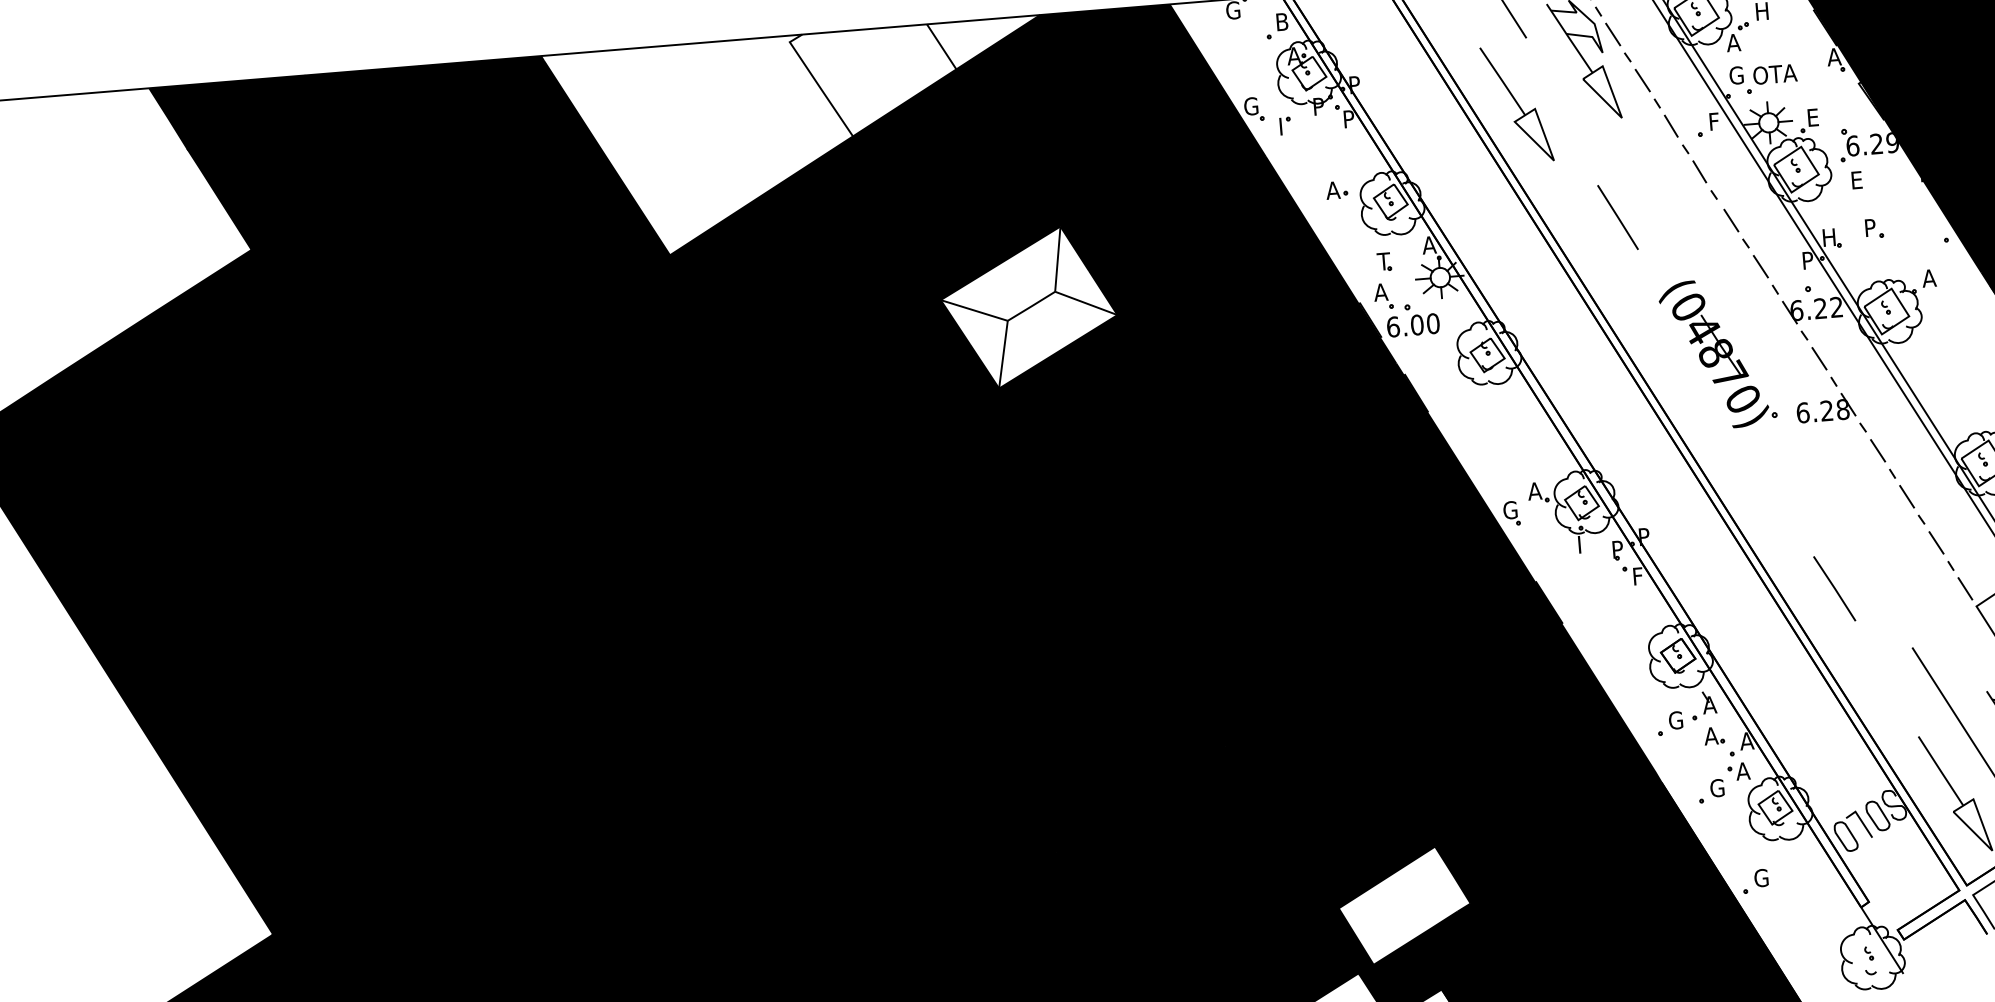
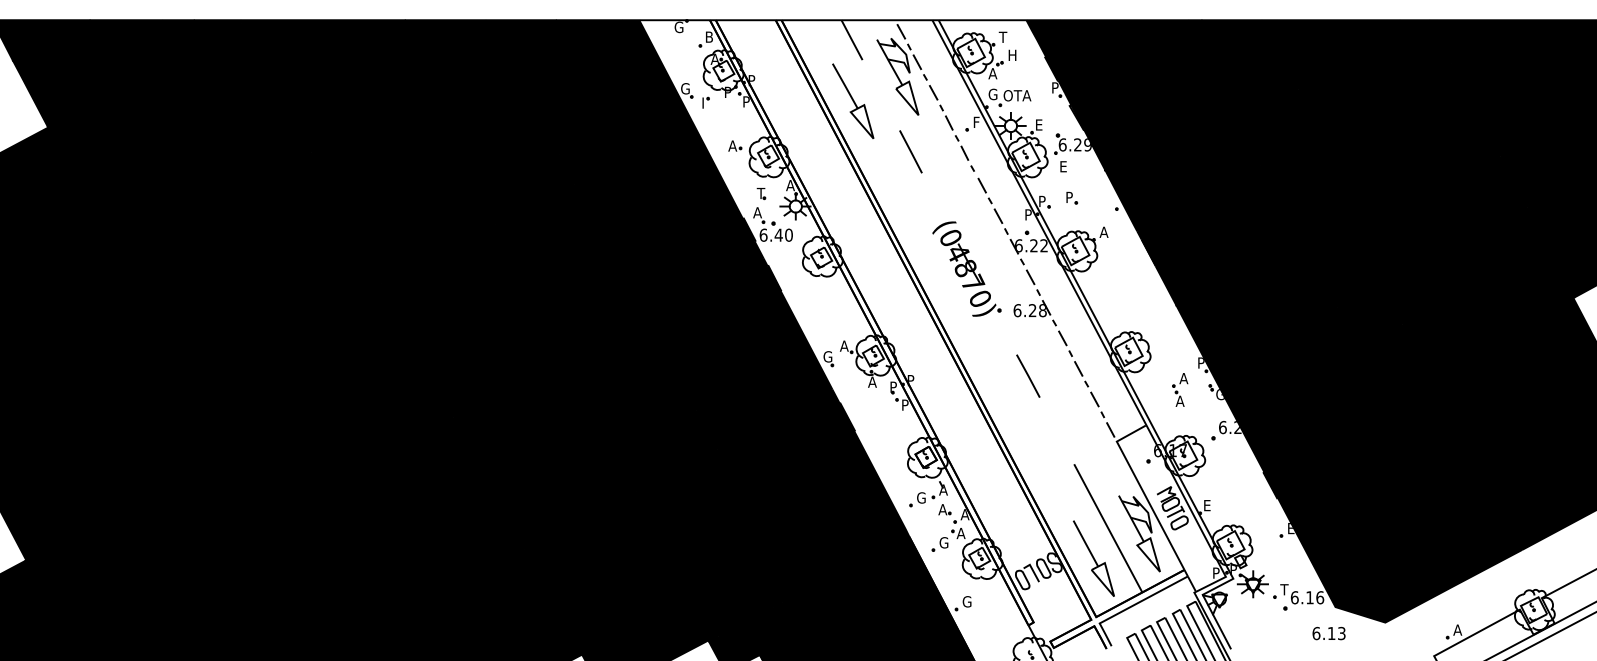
text: (1834, 56) -> (1055, 87), A -> P
fill: (798, 139) -> (398, 86), added
line: (1617, 217) -> (910, 151), moved
text: (1829, 236) -> (1043, 200), H -> P
fill: (1028, 306) -> (534, 203), added
text: (1416, 323) -> (778, 234), 6.00 -> 6.40
text: (1583, 543) -> (872, 381), I -> A
text: (1638, 572) -> (905, 402), F -> P
line: (1834, 587) -> (1028, 375), moved
fill: (1404, 905) -> (740, 600), added

